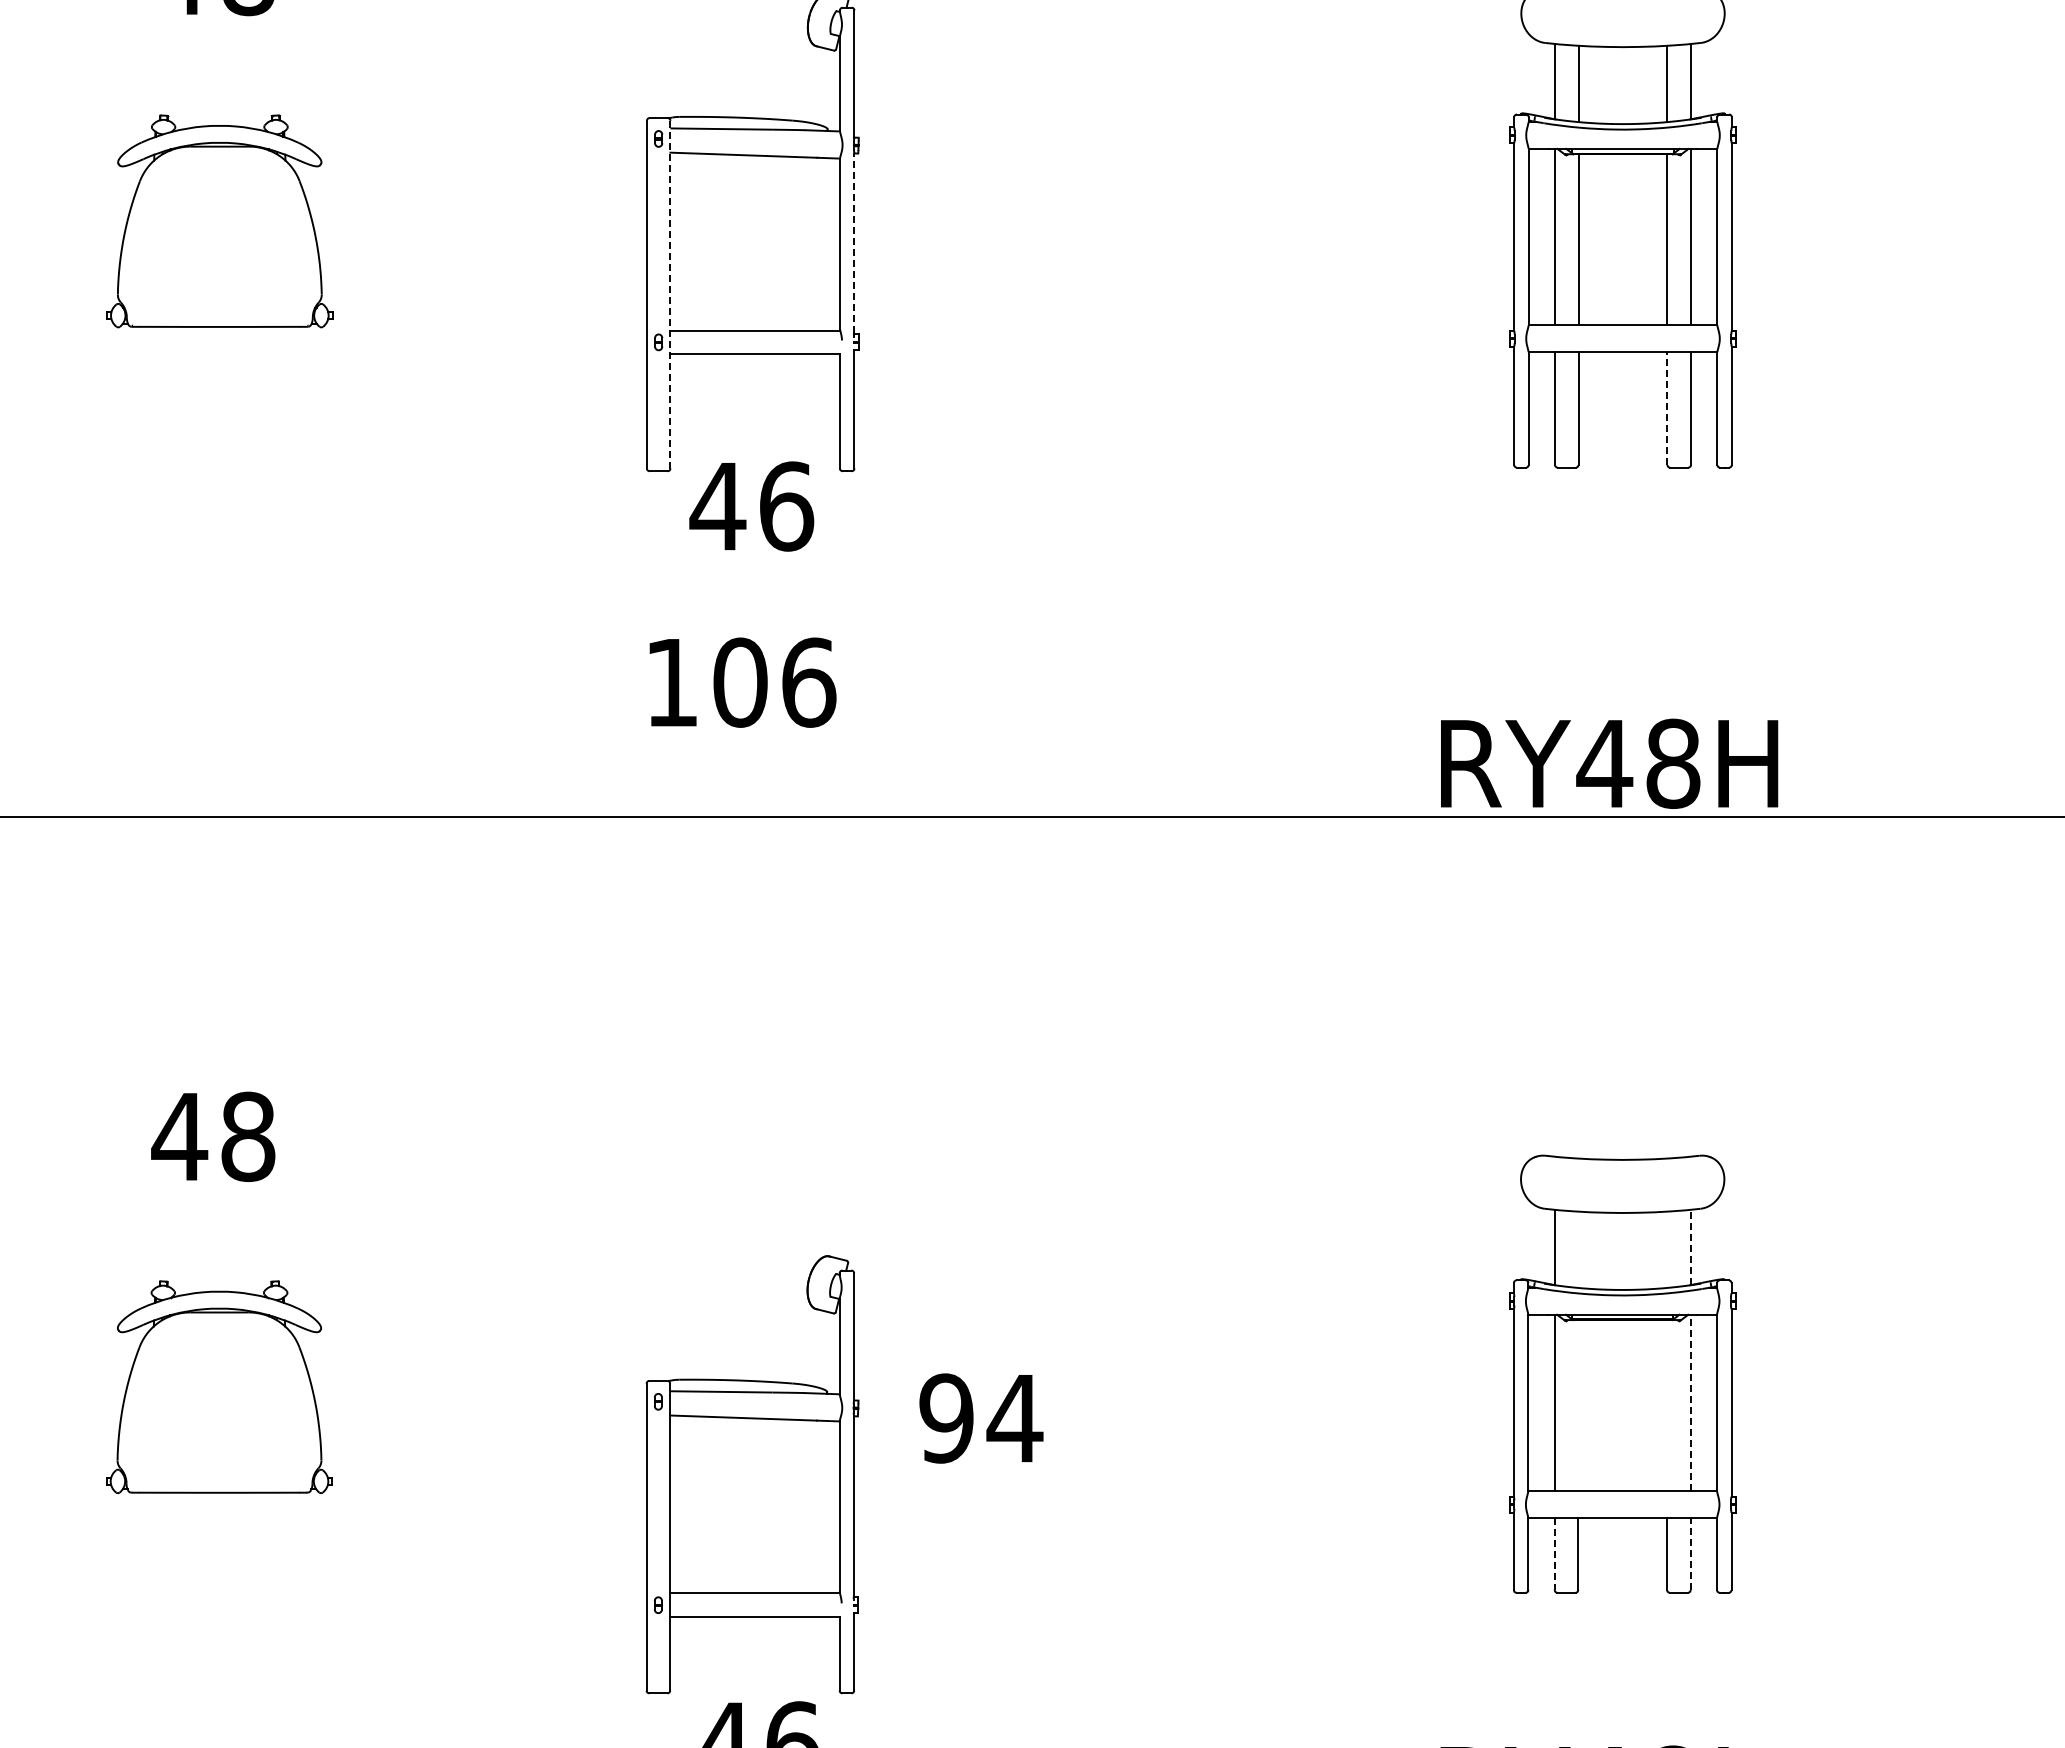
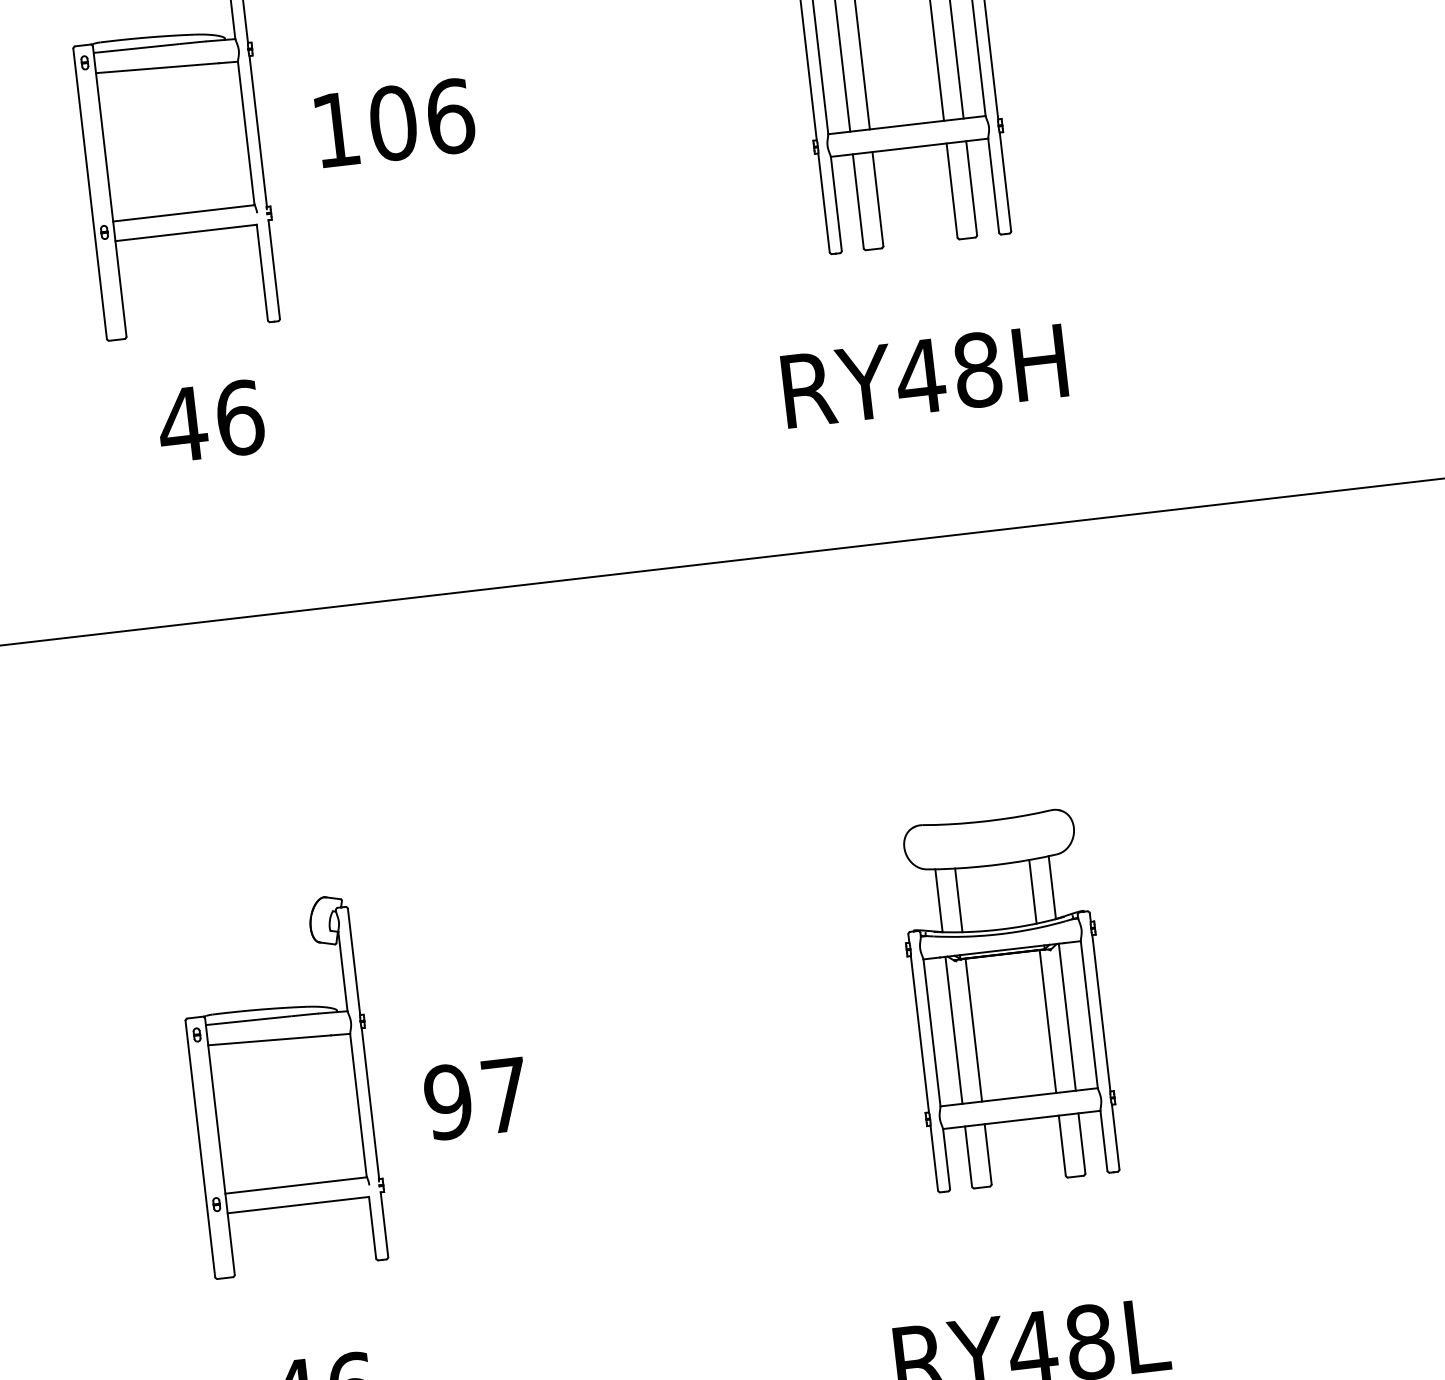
line: (854, 243) -> (258, 131), dashed -> solid
line: (670, 294) -> (109, 191), dashed -> solid
line: (1667, 408) -> (952, 190), dashed -> solid
text: (751, 506) -> (210, 421), moved
text: (742, 682) -> (395, 122), moved
text: (1609, 763) -> (924, 375), moved
line: (1690, 1247) -> (1052, 887), dashed -> solid
line: (1578, 1249) -> (959, 900), added
line: (1667, 1249) -> (1033, 891), added
line: (1690, 1402) -> (1067, 1016), dashed -> solid
line: (1578, 1405) -> (974, 1030), added
line: (1667, 1405) -> (1048, 1021), added
text: (1014, 1418) -> (505, 1095), 94 -> 97
part: (752, 1474) -> (282, 1086), moved
line: (1554, 1554) -> (968, 1156), dashed -> solid
line: (1690, 1554) -> (1081, 1143), dashed -> solid

